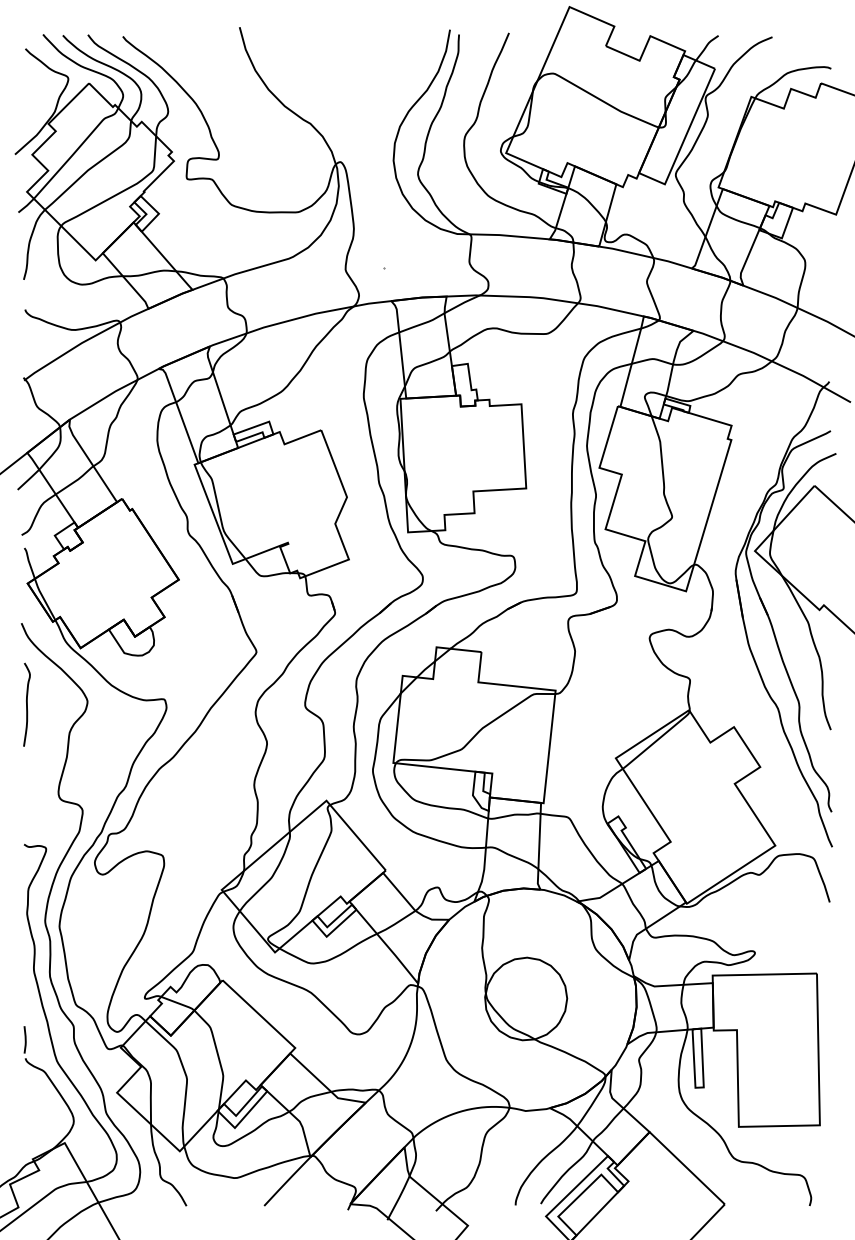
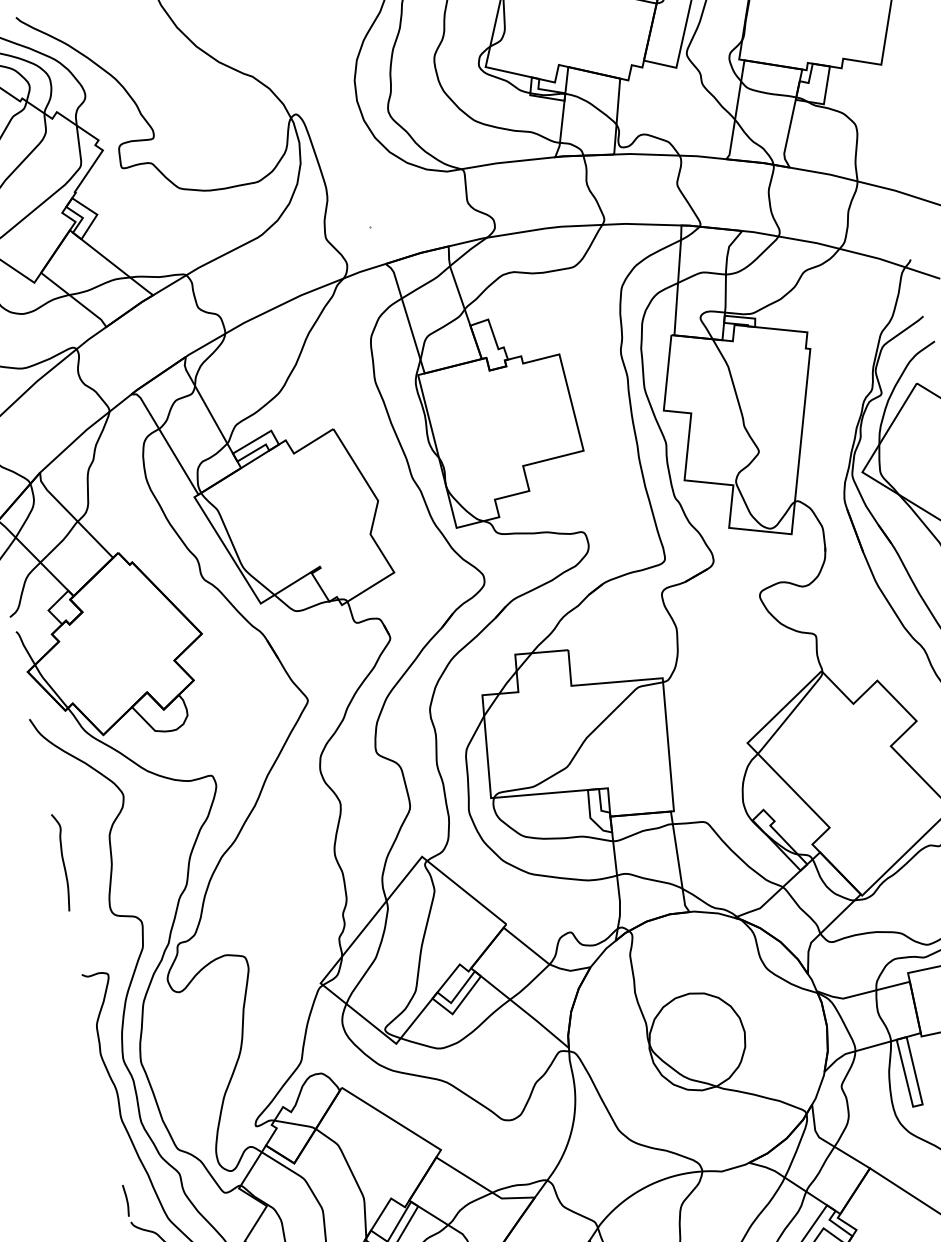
curve: (26, 704) -> (62, 862), moved

